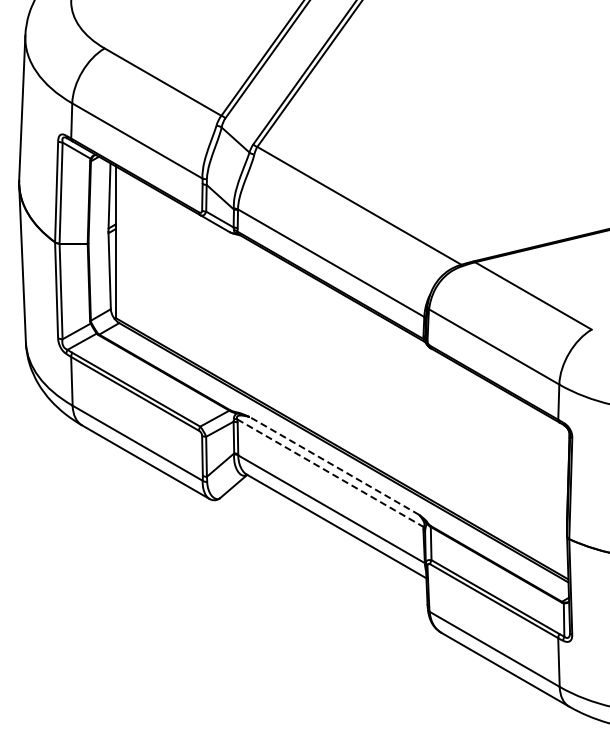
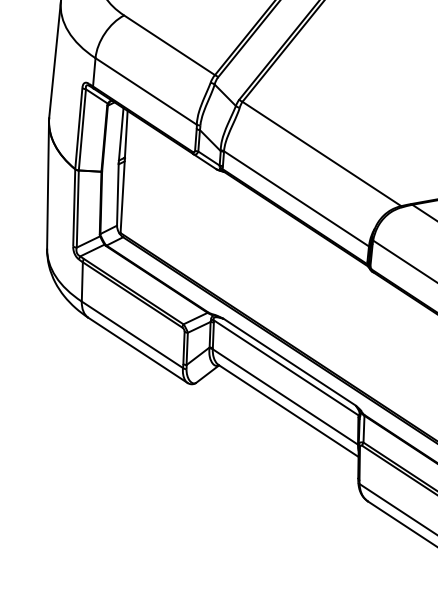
line: (334, 465) -> (289, 361), dashed -> solid
line: (330, 473) -> (286, 368), dashed -> solid

